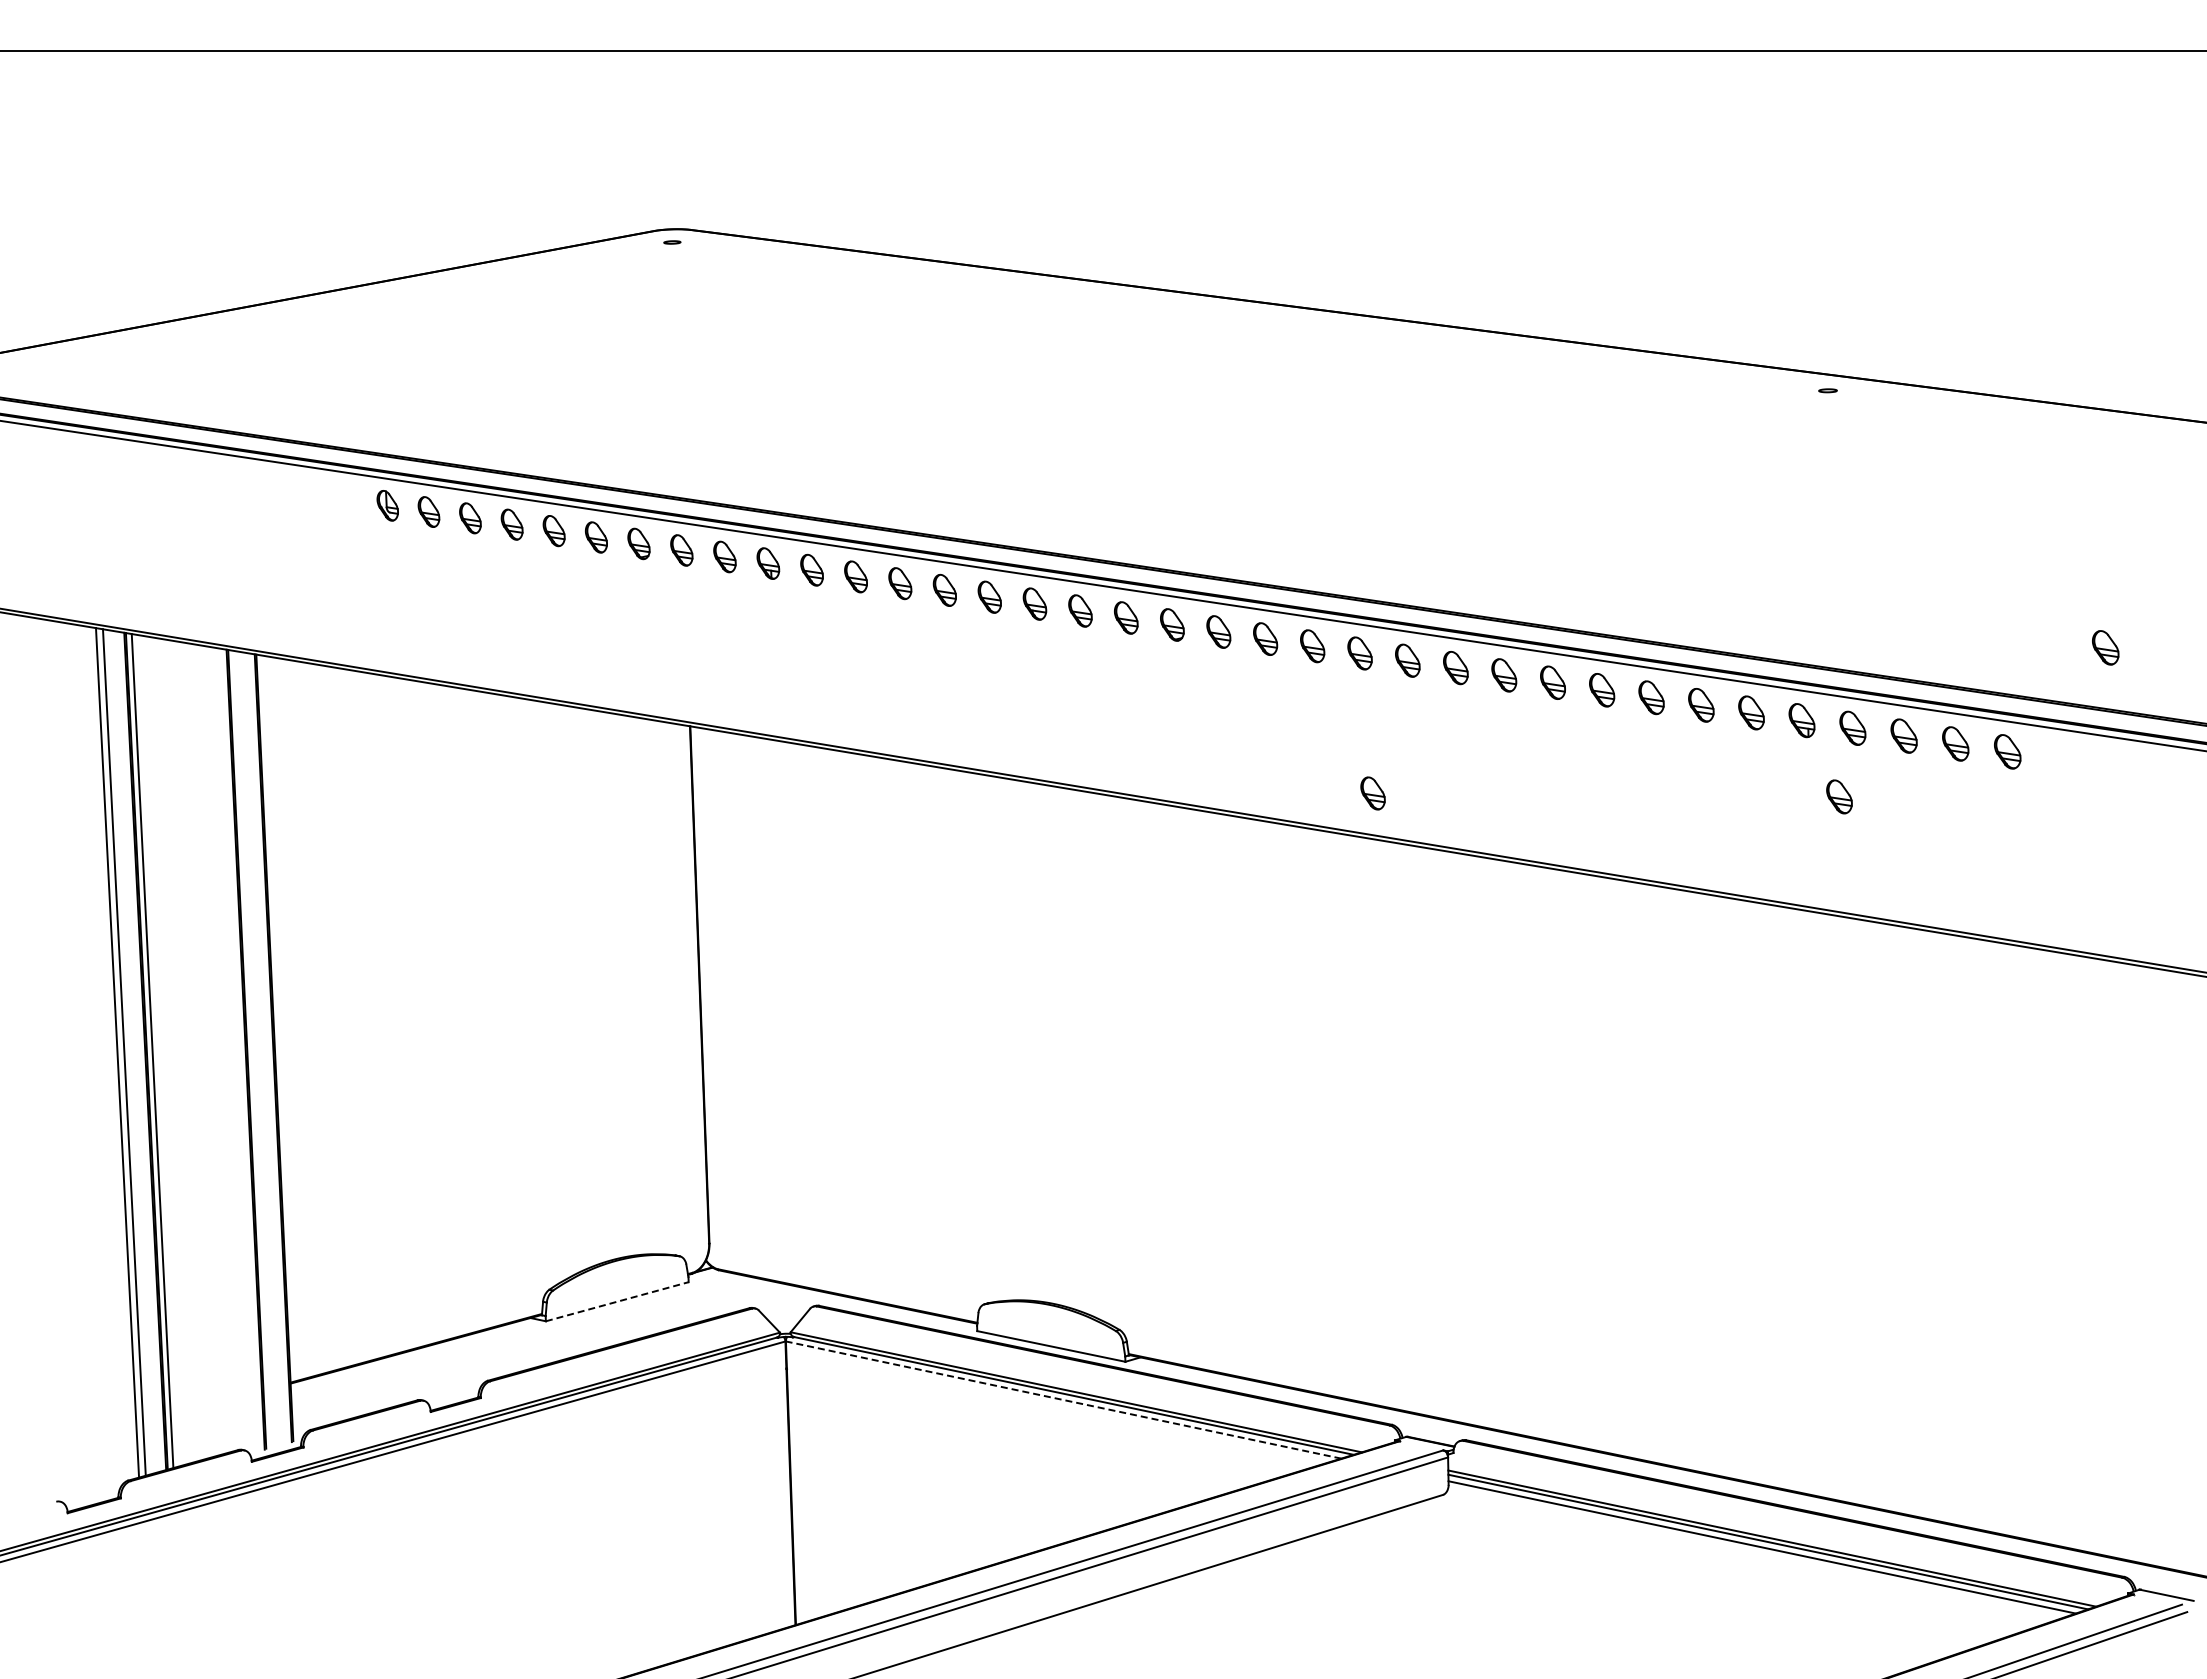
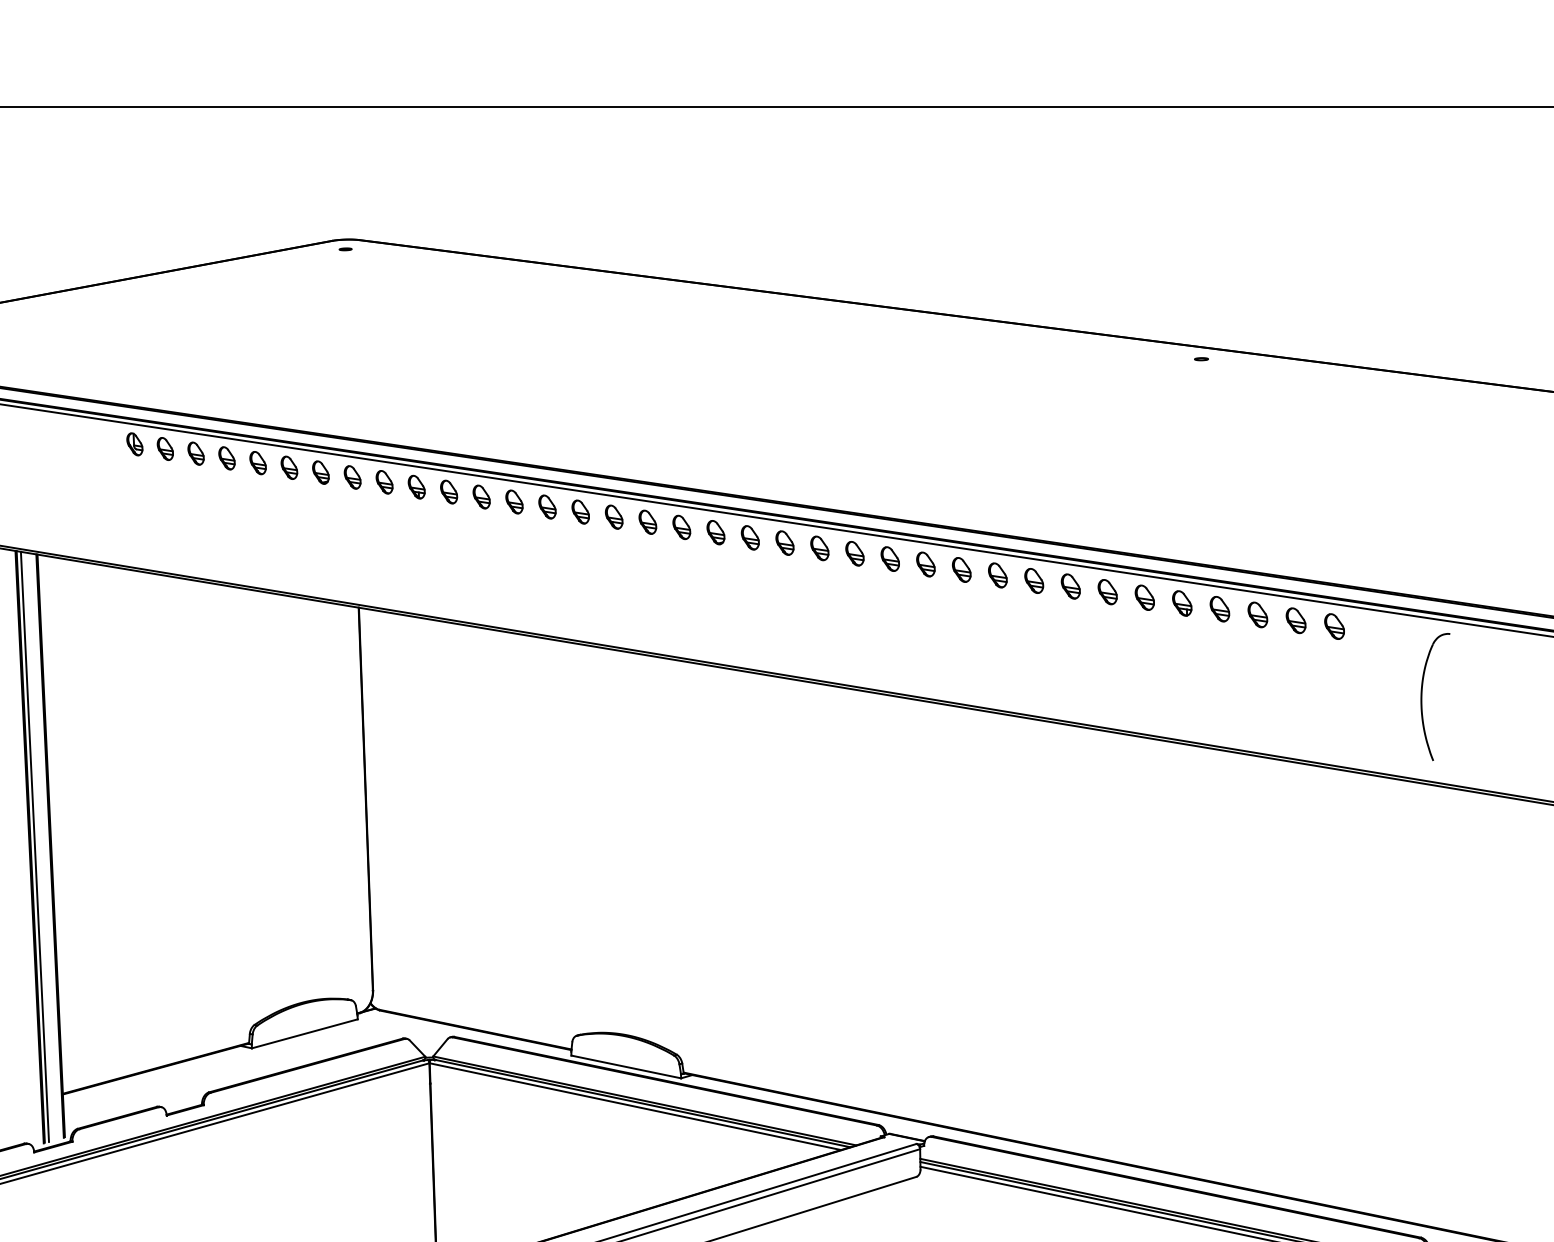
part: (2105, 647) -> (1407, 549), removed
part: (1372, 793) -> (864, 657), removed
part: (1839, 796) -> (1210, 659), removed
part: (2126, 841) -> (1422, 693), added
line: (252, 1048) -> (34, 846), added
line: (617, 1301) -> (305, 1033), dashed -> solid
line: (1063, 1400) -> (635, 1106), dashed -> solid

